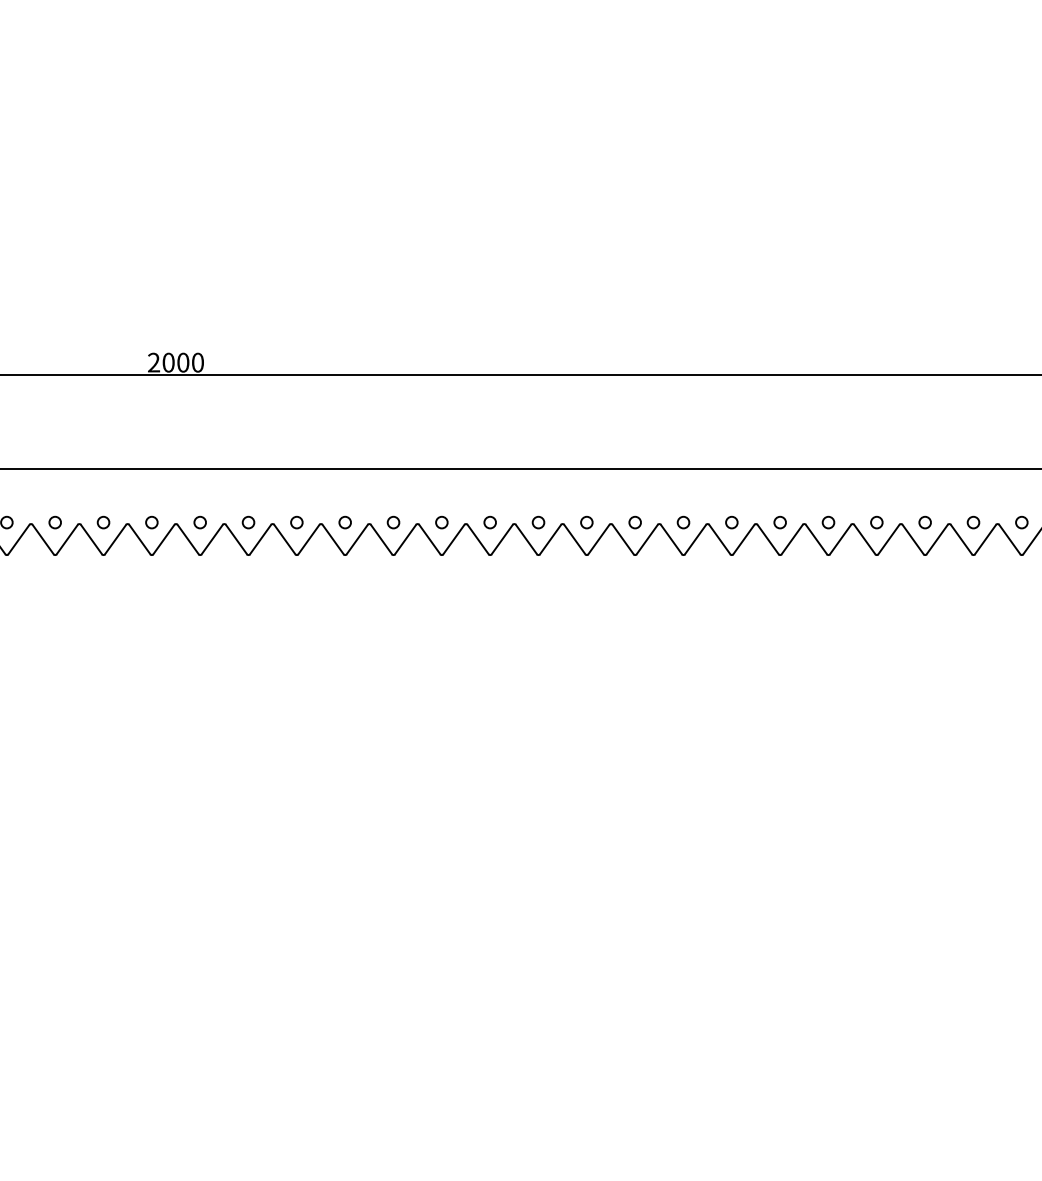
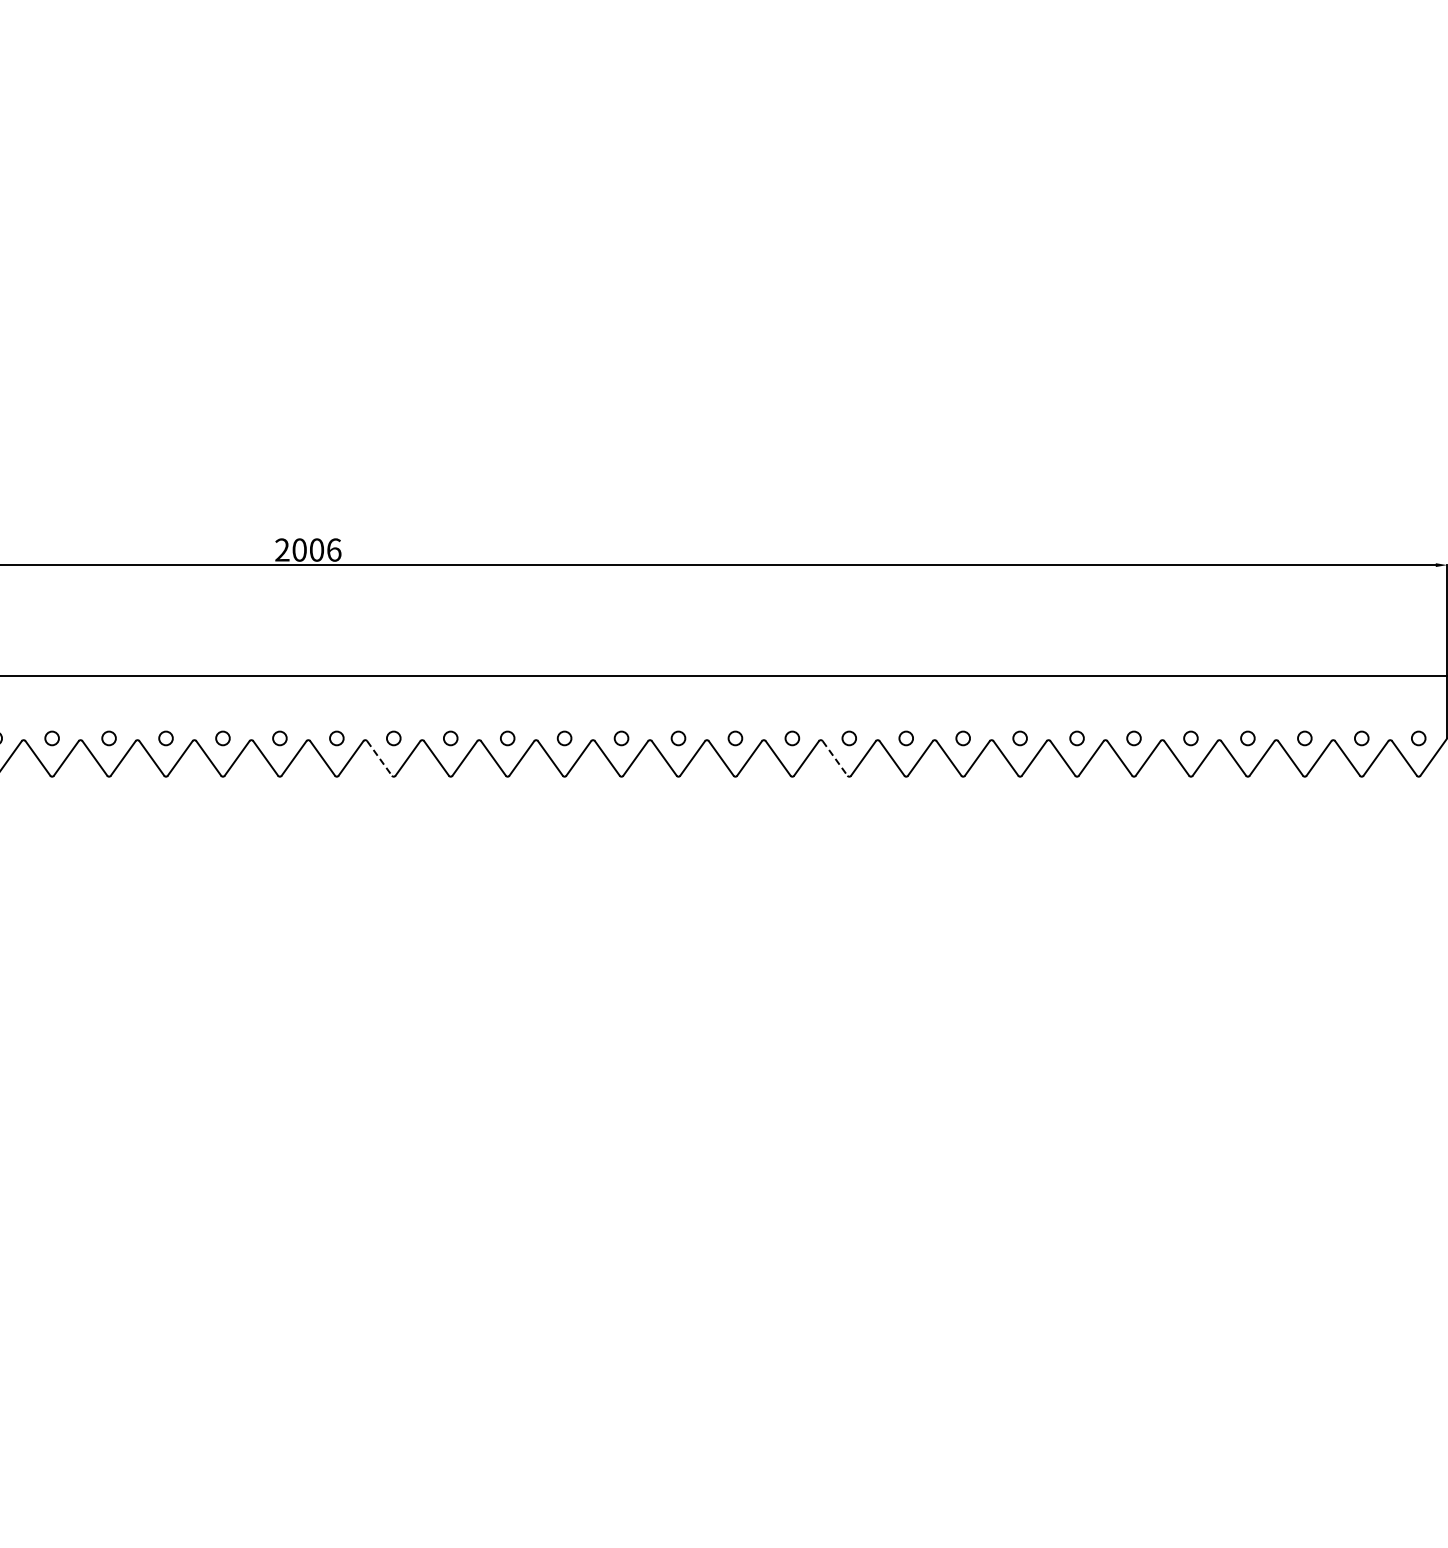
text: (198, 362) -> (334, 549), 2000 -> 2006
line: (236, 539) -> (379, 758), solid -> dashed
line: (623, 539) -> (835, 758), solid -> dashed

